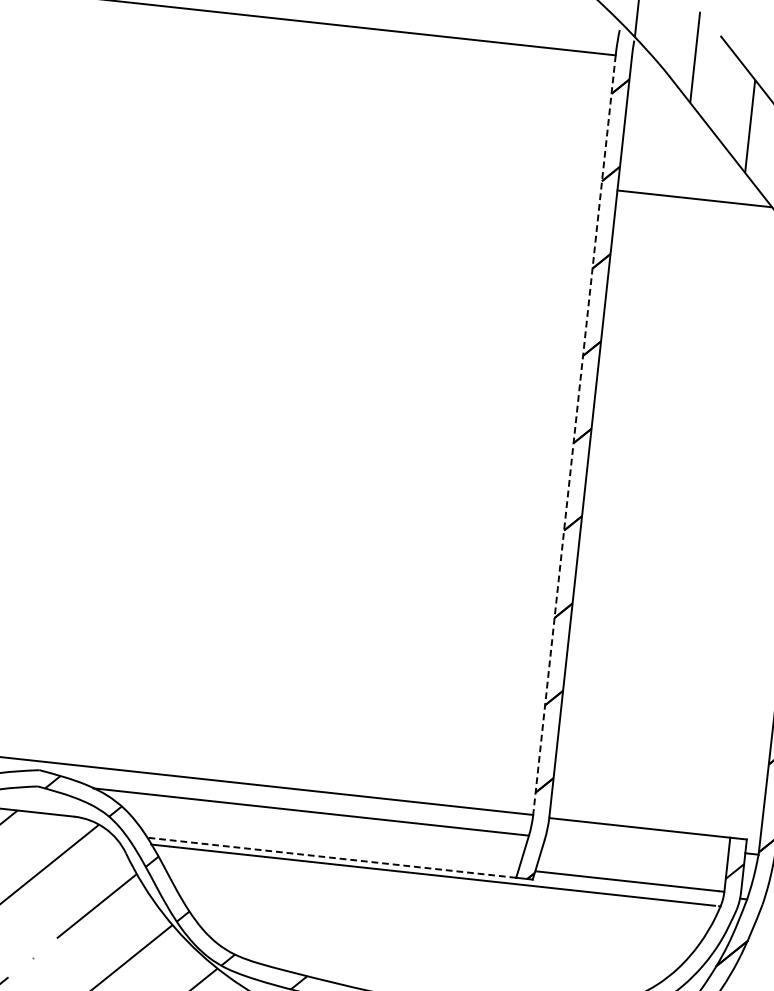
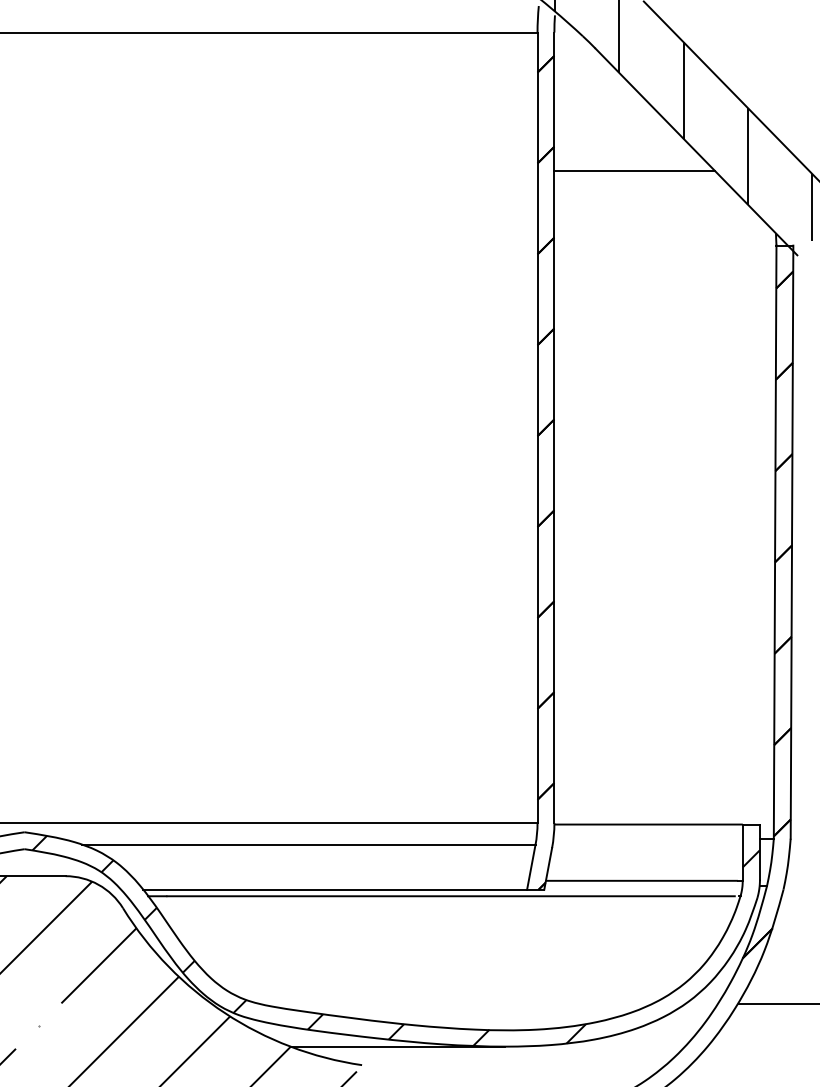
line: (574, 435) -> (537, 428), dashed -> solid
line: (332, 857) -> (335, 889), dashed -> solid

